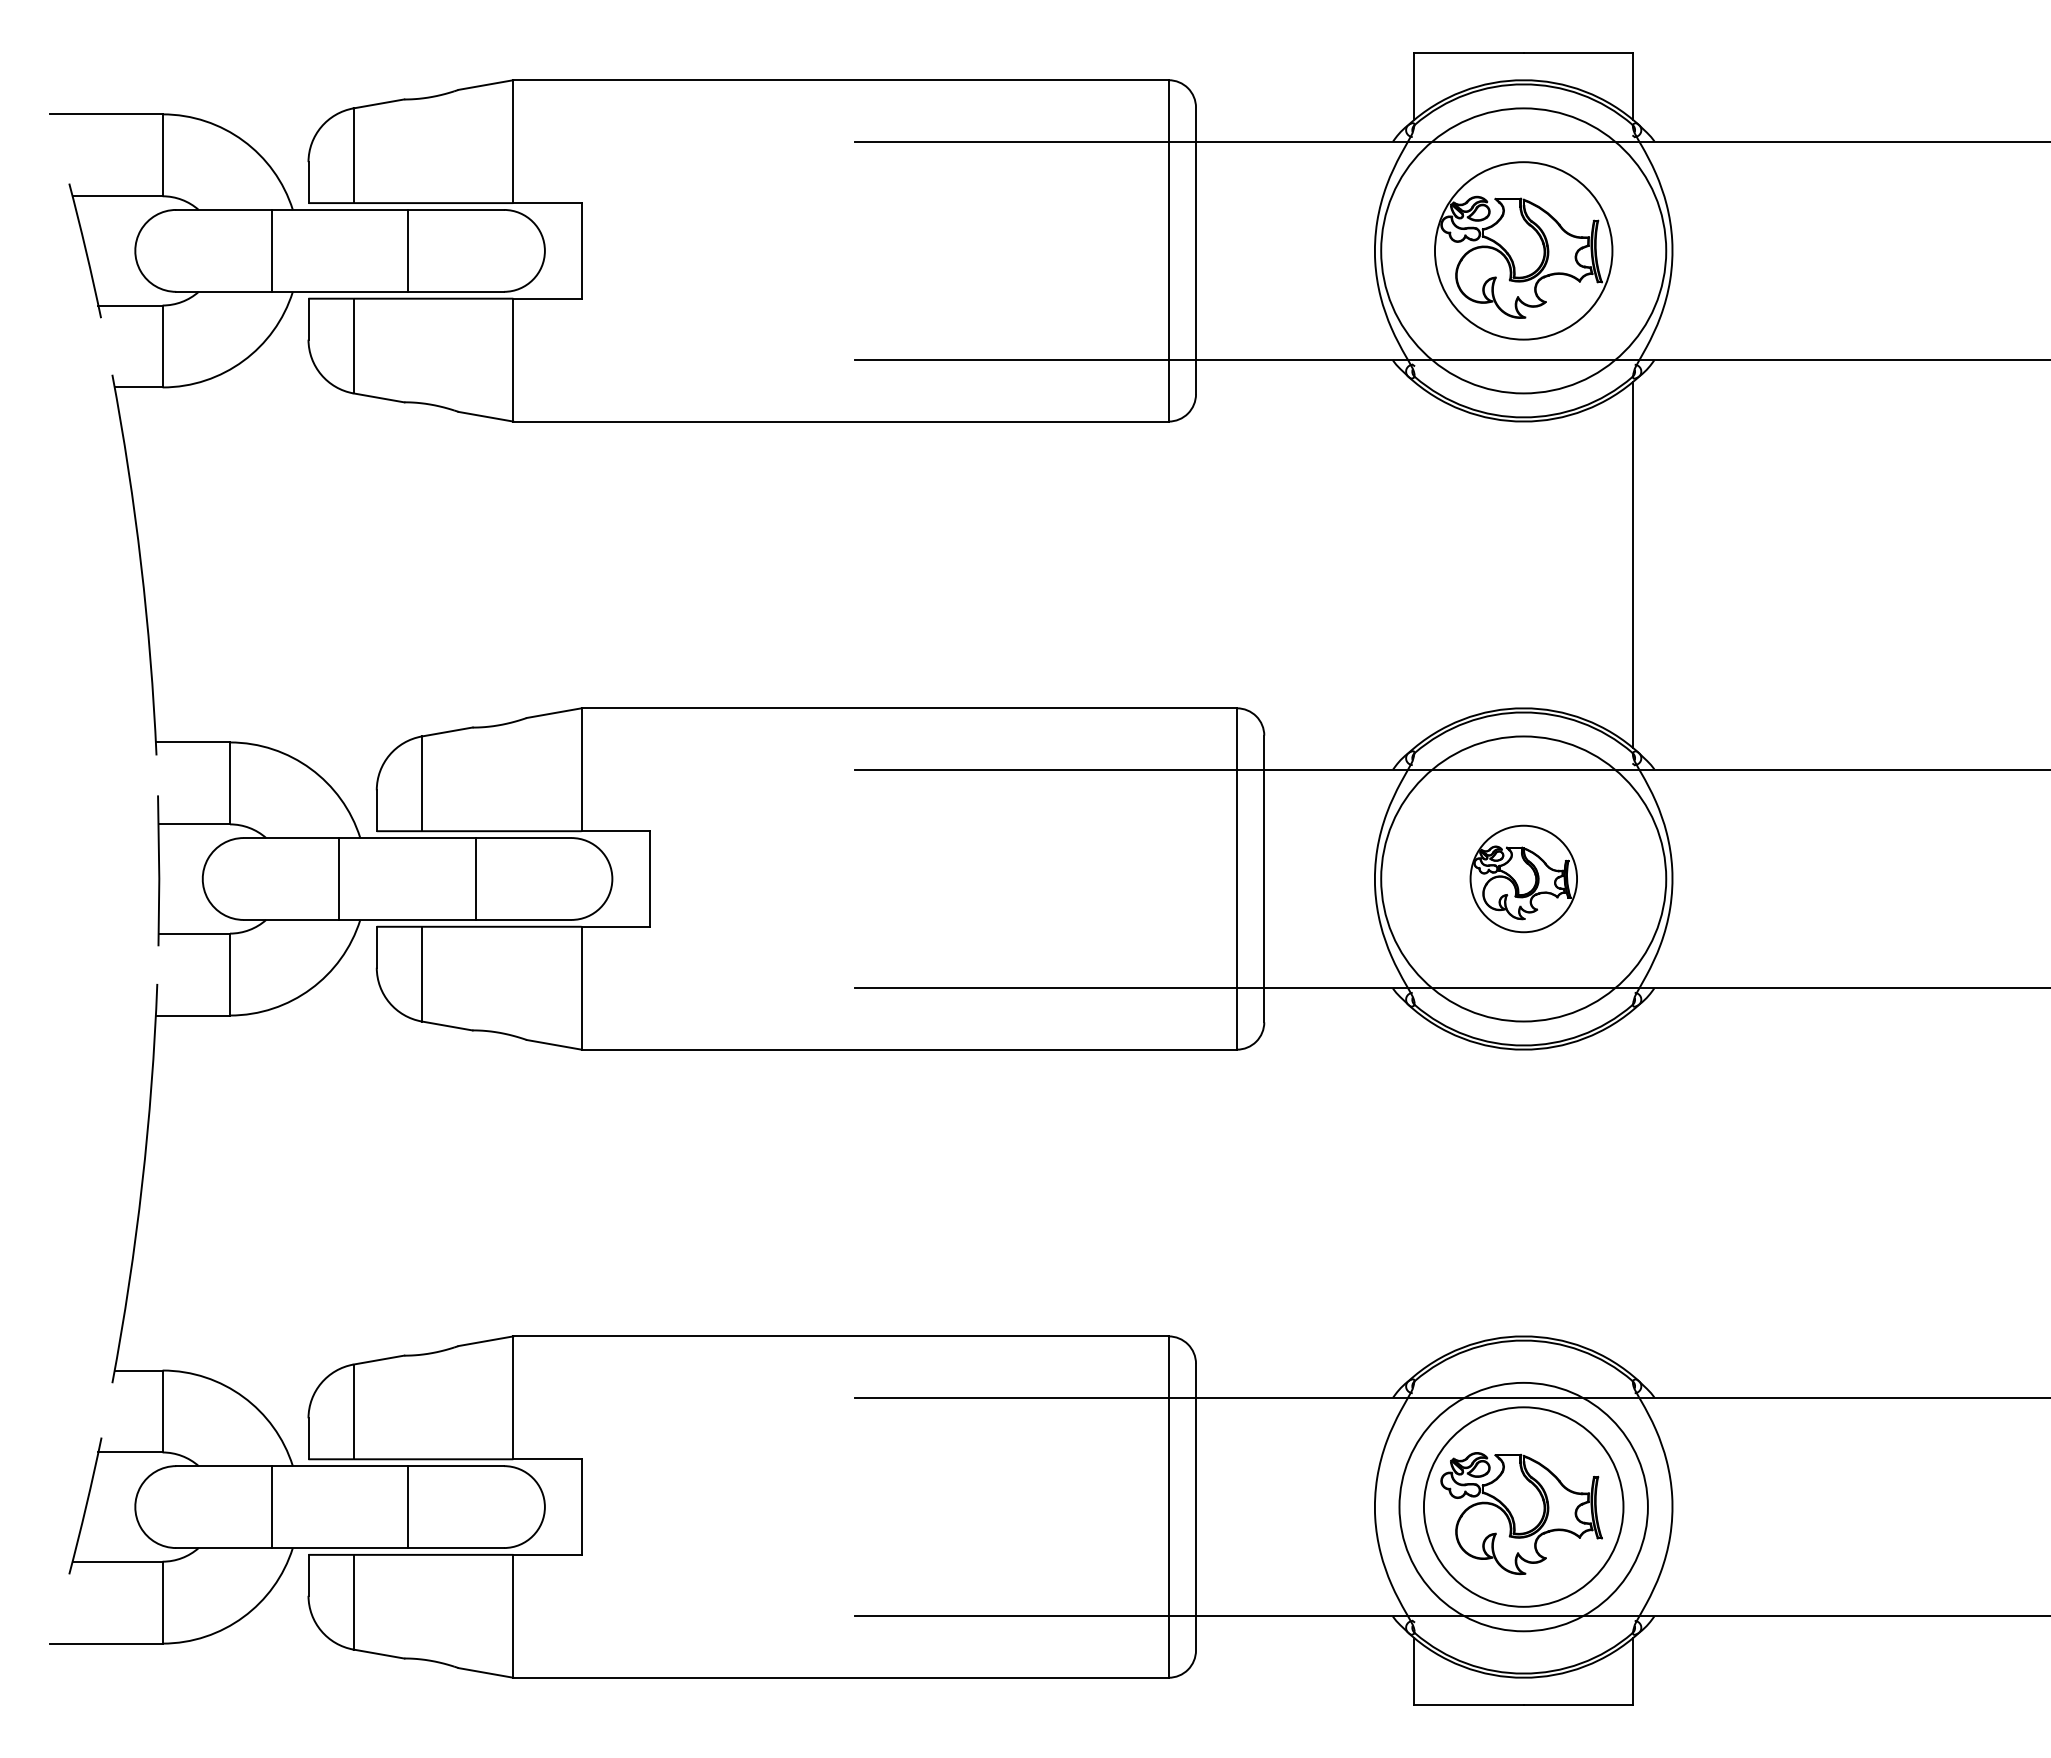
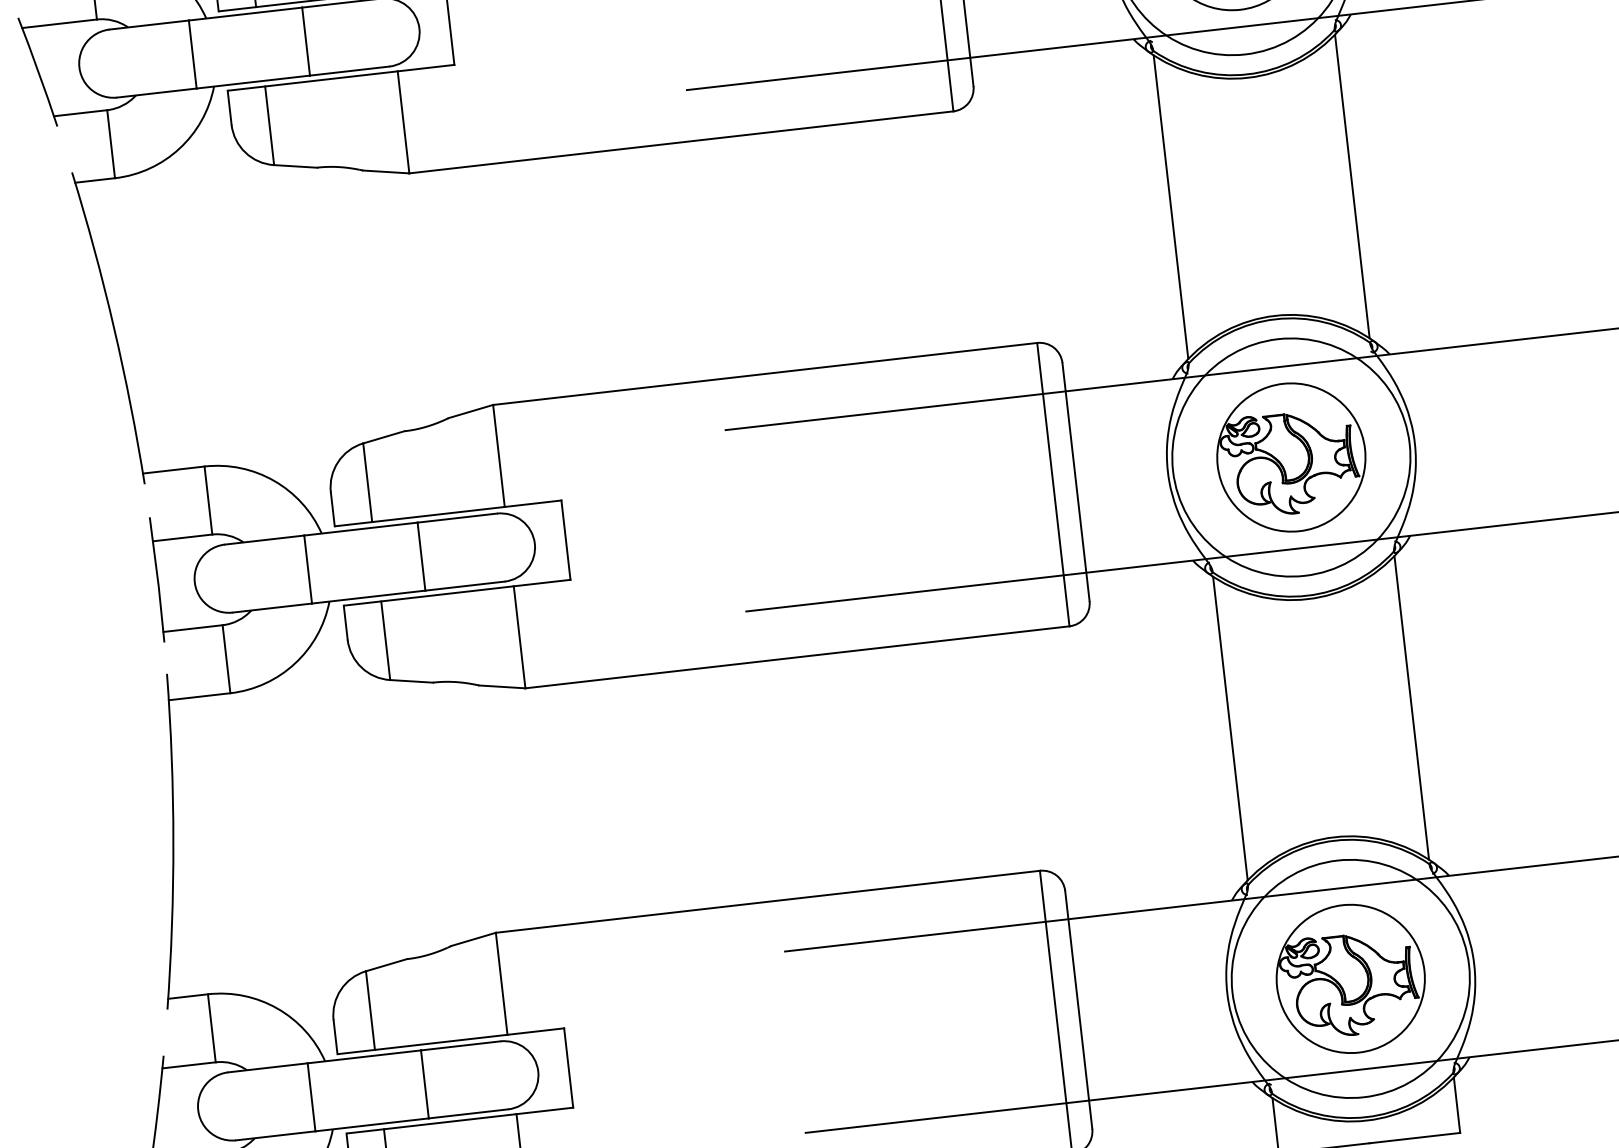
line: (1414, 564) -> (1170, 206), added
part: (1523, 878) -> (1291, 457), size x1.67
line: (1414, 1192) -> (1230, 728), added
line: (1632, 1192) -> (1411, 707), added
circle: (1523, 1506) -> (1350, 978), size x0.71
circle: (1523, 1506) -> (1350, 978), size x1.43

